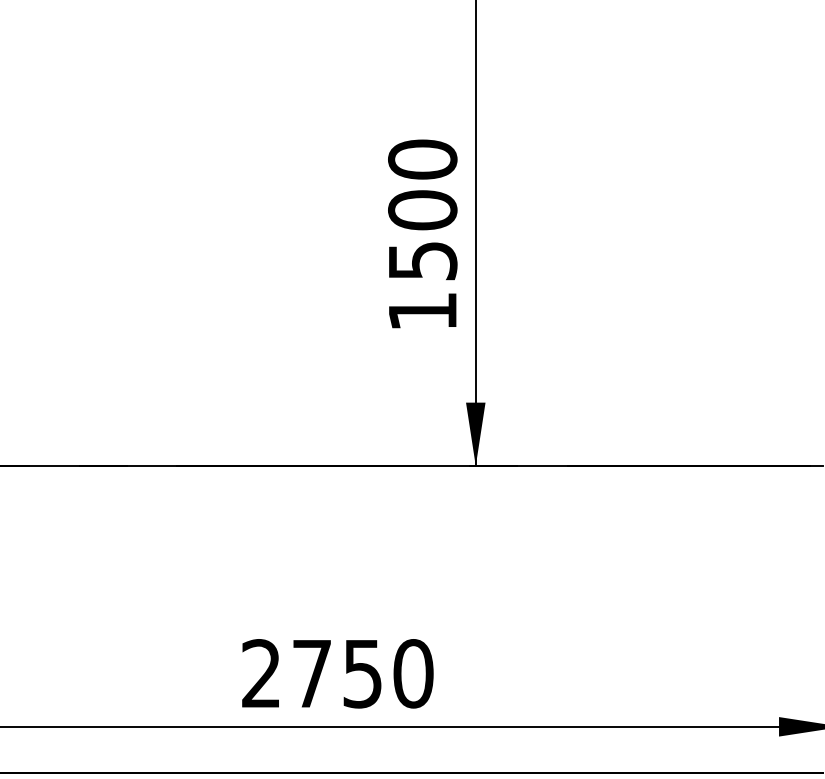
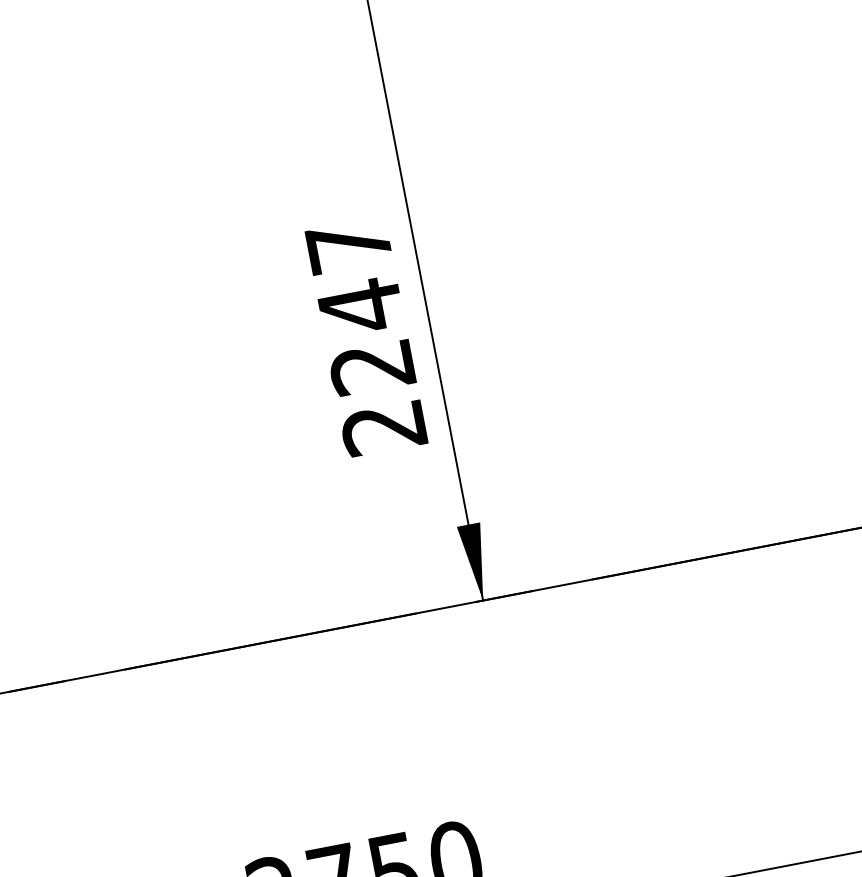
text: (422, 235) -> (366, 336), 1500 -> 2247

